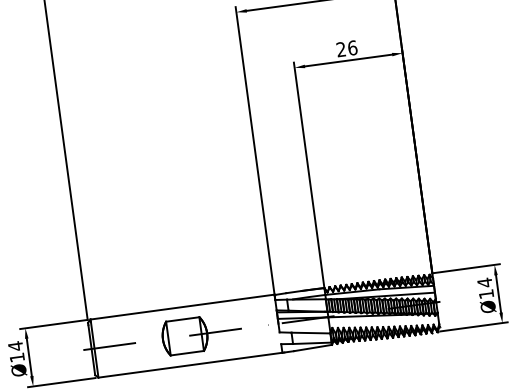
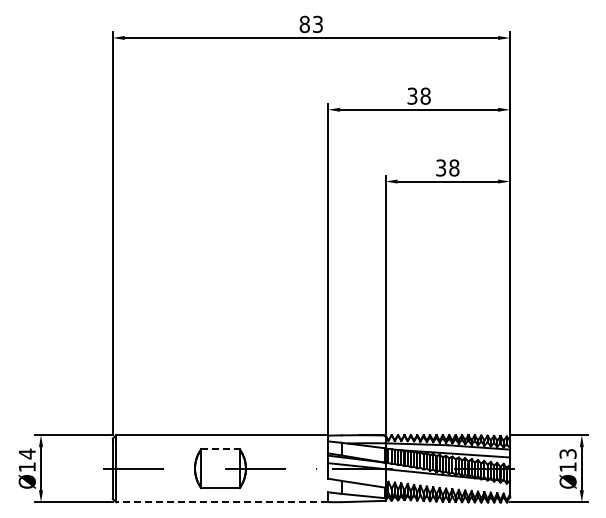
text: (346, 48) -> (447, 167), 26 -> 38
text: (484, 282) -> (567, 453), Ø14 -> Ø13
line: (182, 319) -> (220, 449), solid -> dashed
line: (189, 365) -> (221, 502), solid -> dashed

